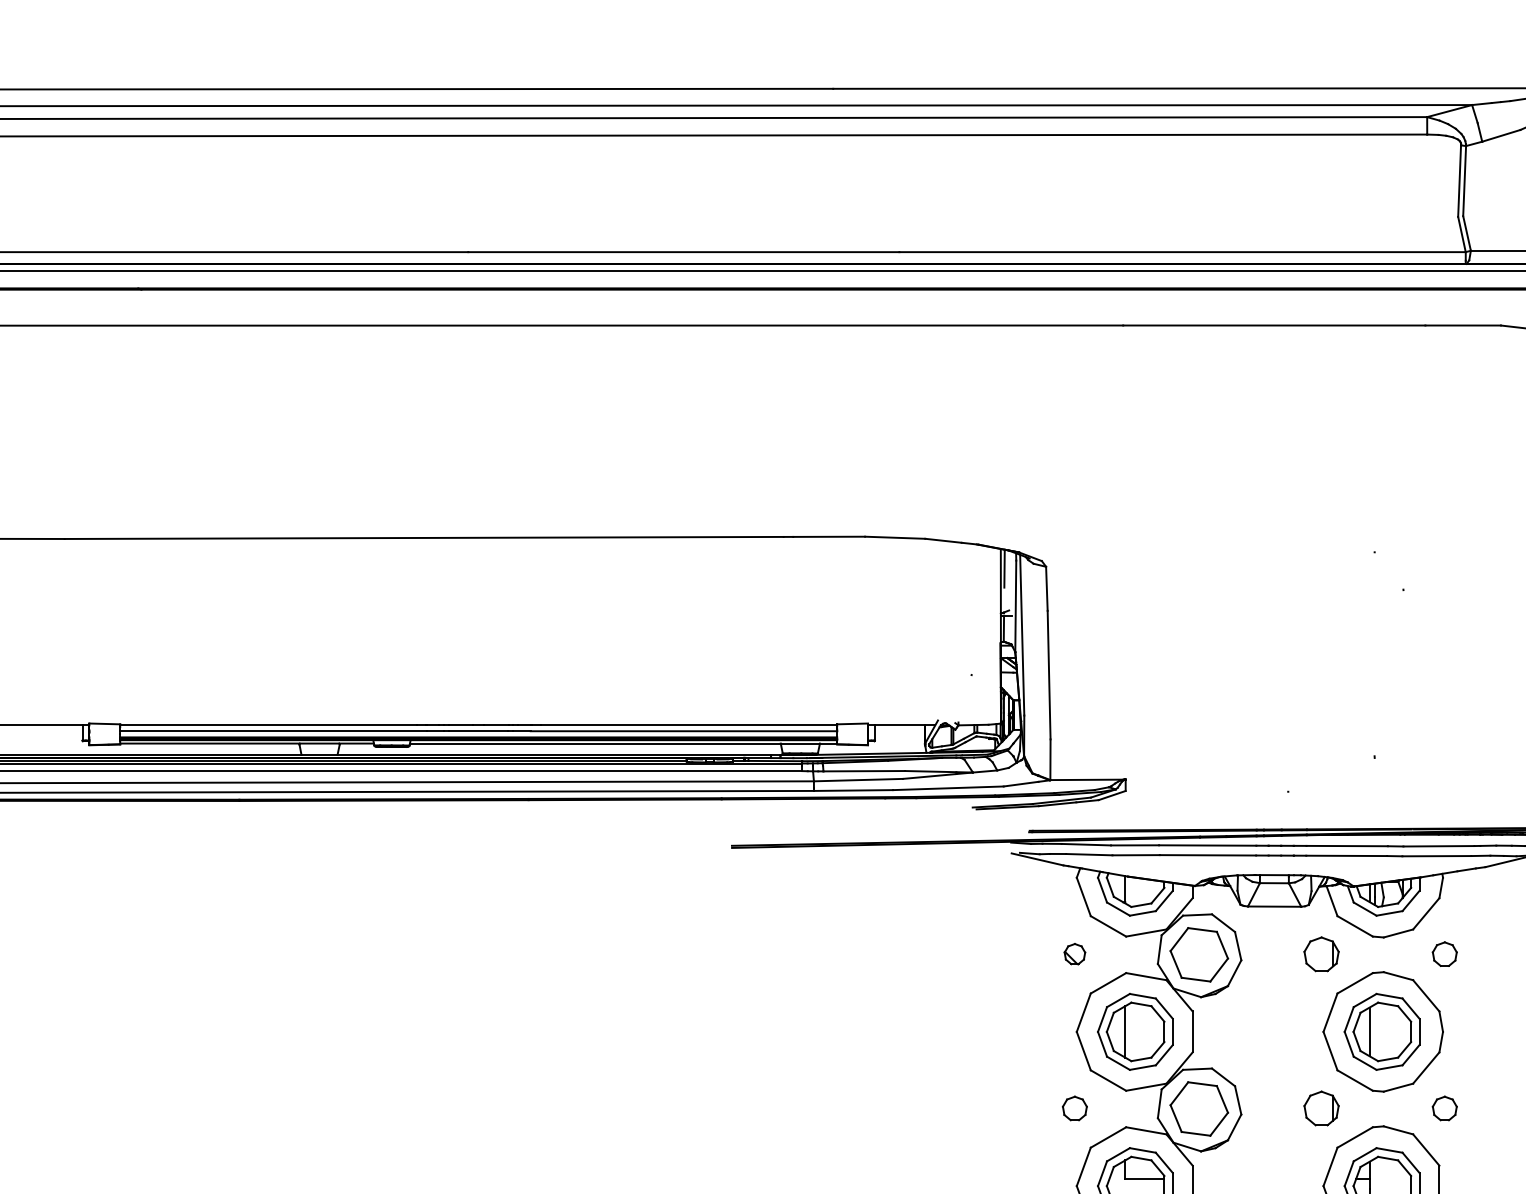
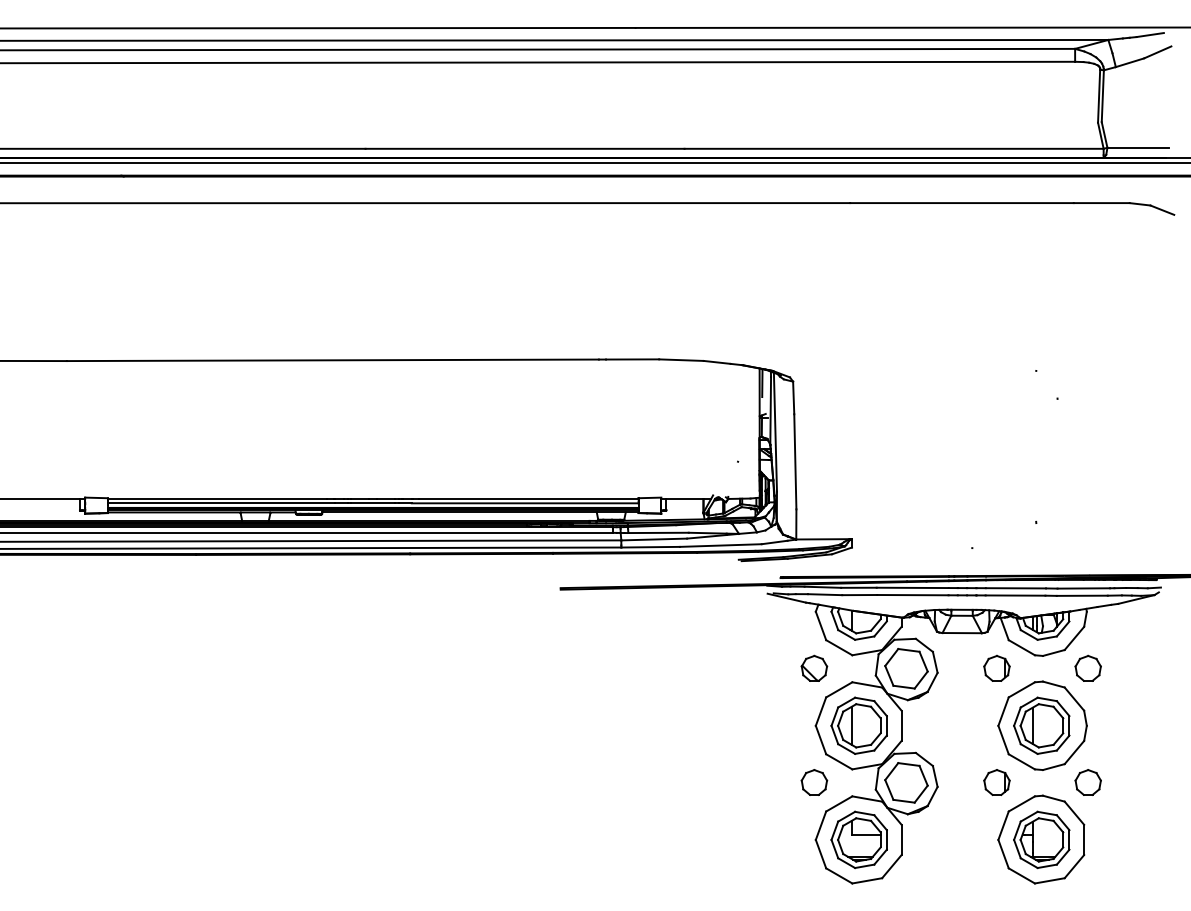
part: (1074, 953) -> (814, 667), size x1.67
part: (1443, 953) -> (1087, 667), size x1.43
part: (1074, 1108) -> (814, 782), size x1.43
part: (1443, 1108) -> (1087, 782), size x1.43

